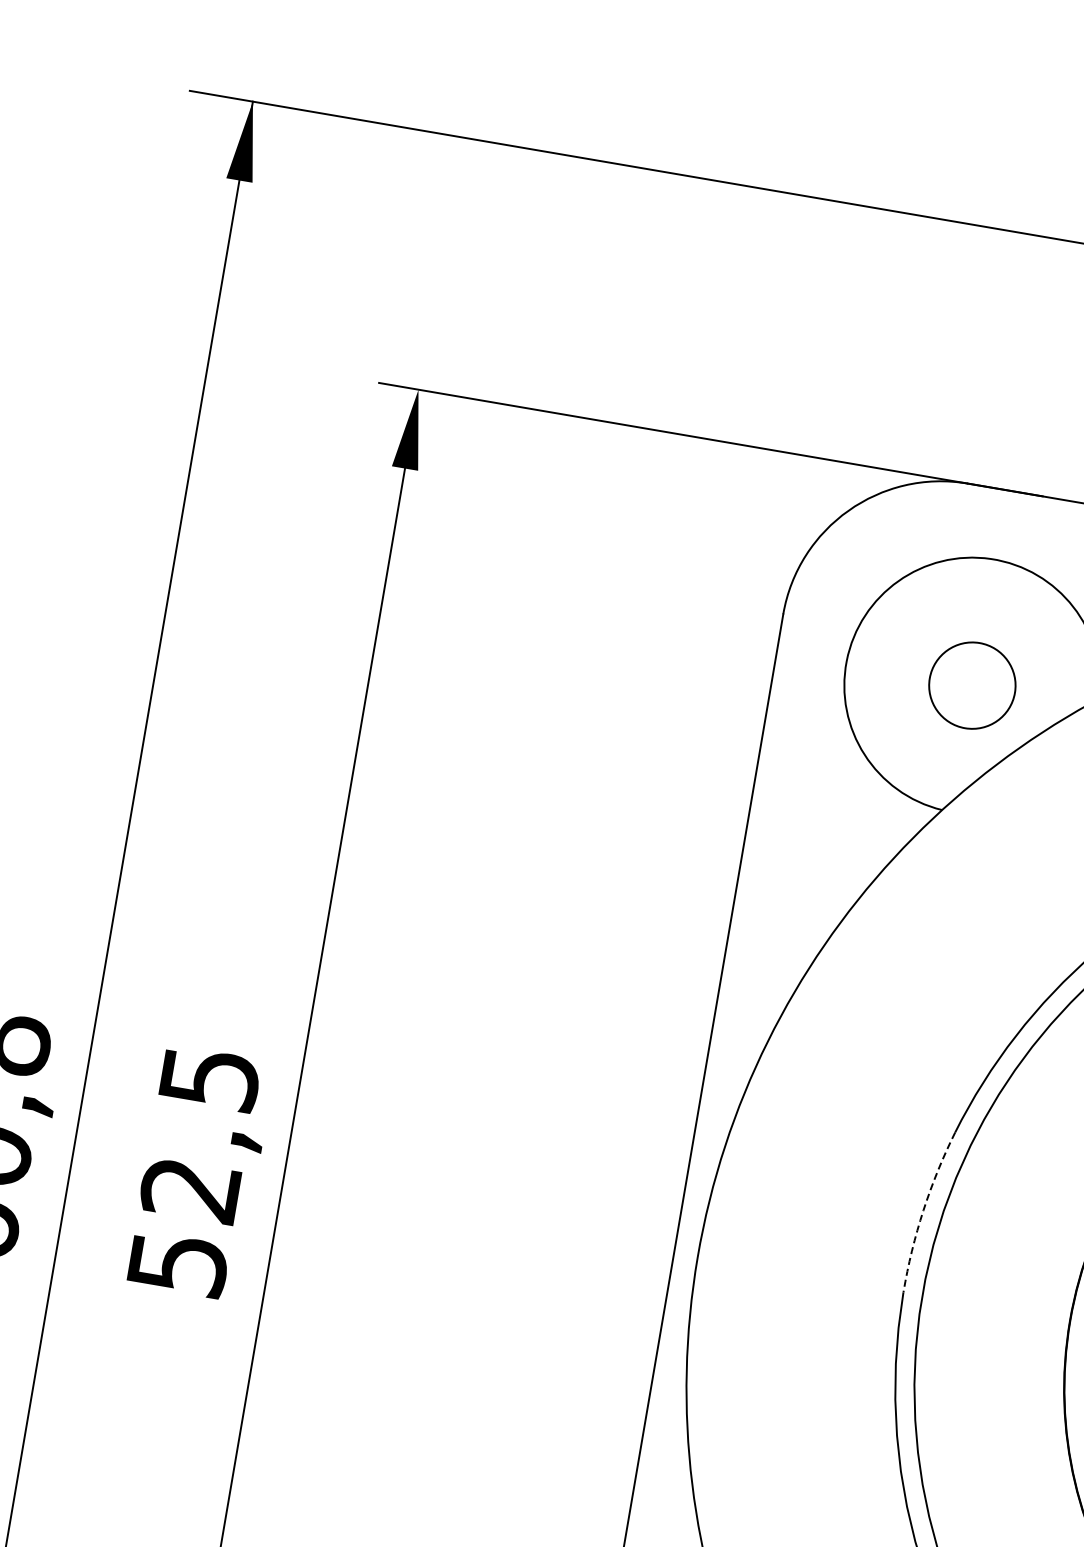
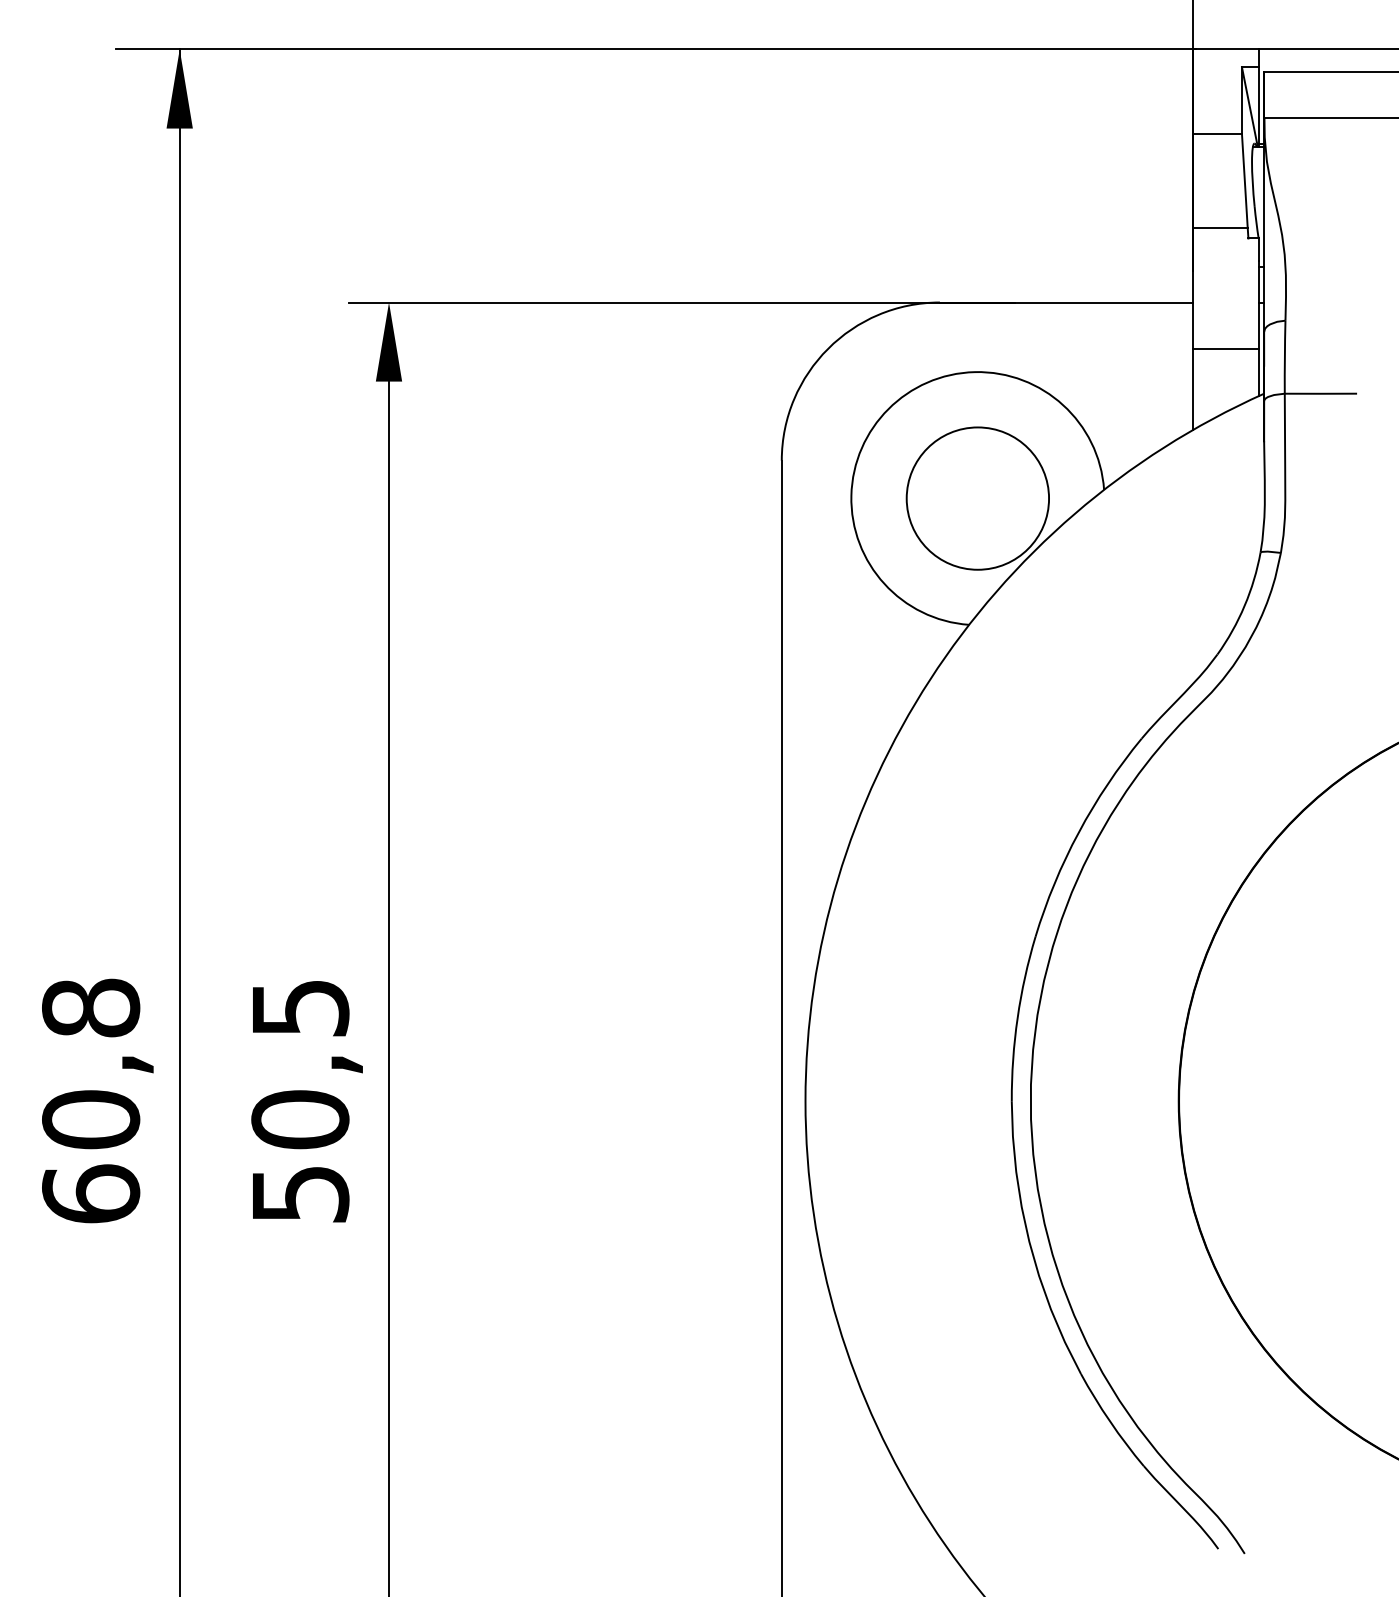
circle: (972, 685) -> (977, 498), size x1.67
text: (190, 1189) -> (300, 1119), 52,5 -> 50,5
arc: (923, 1210) -> (1017, 1018), dashed -> solid

